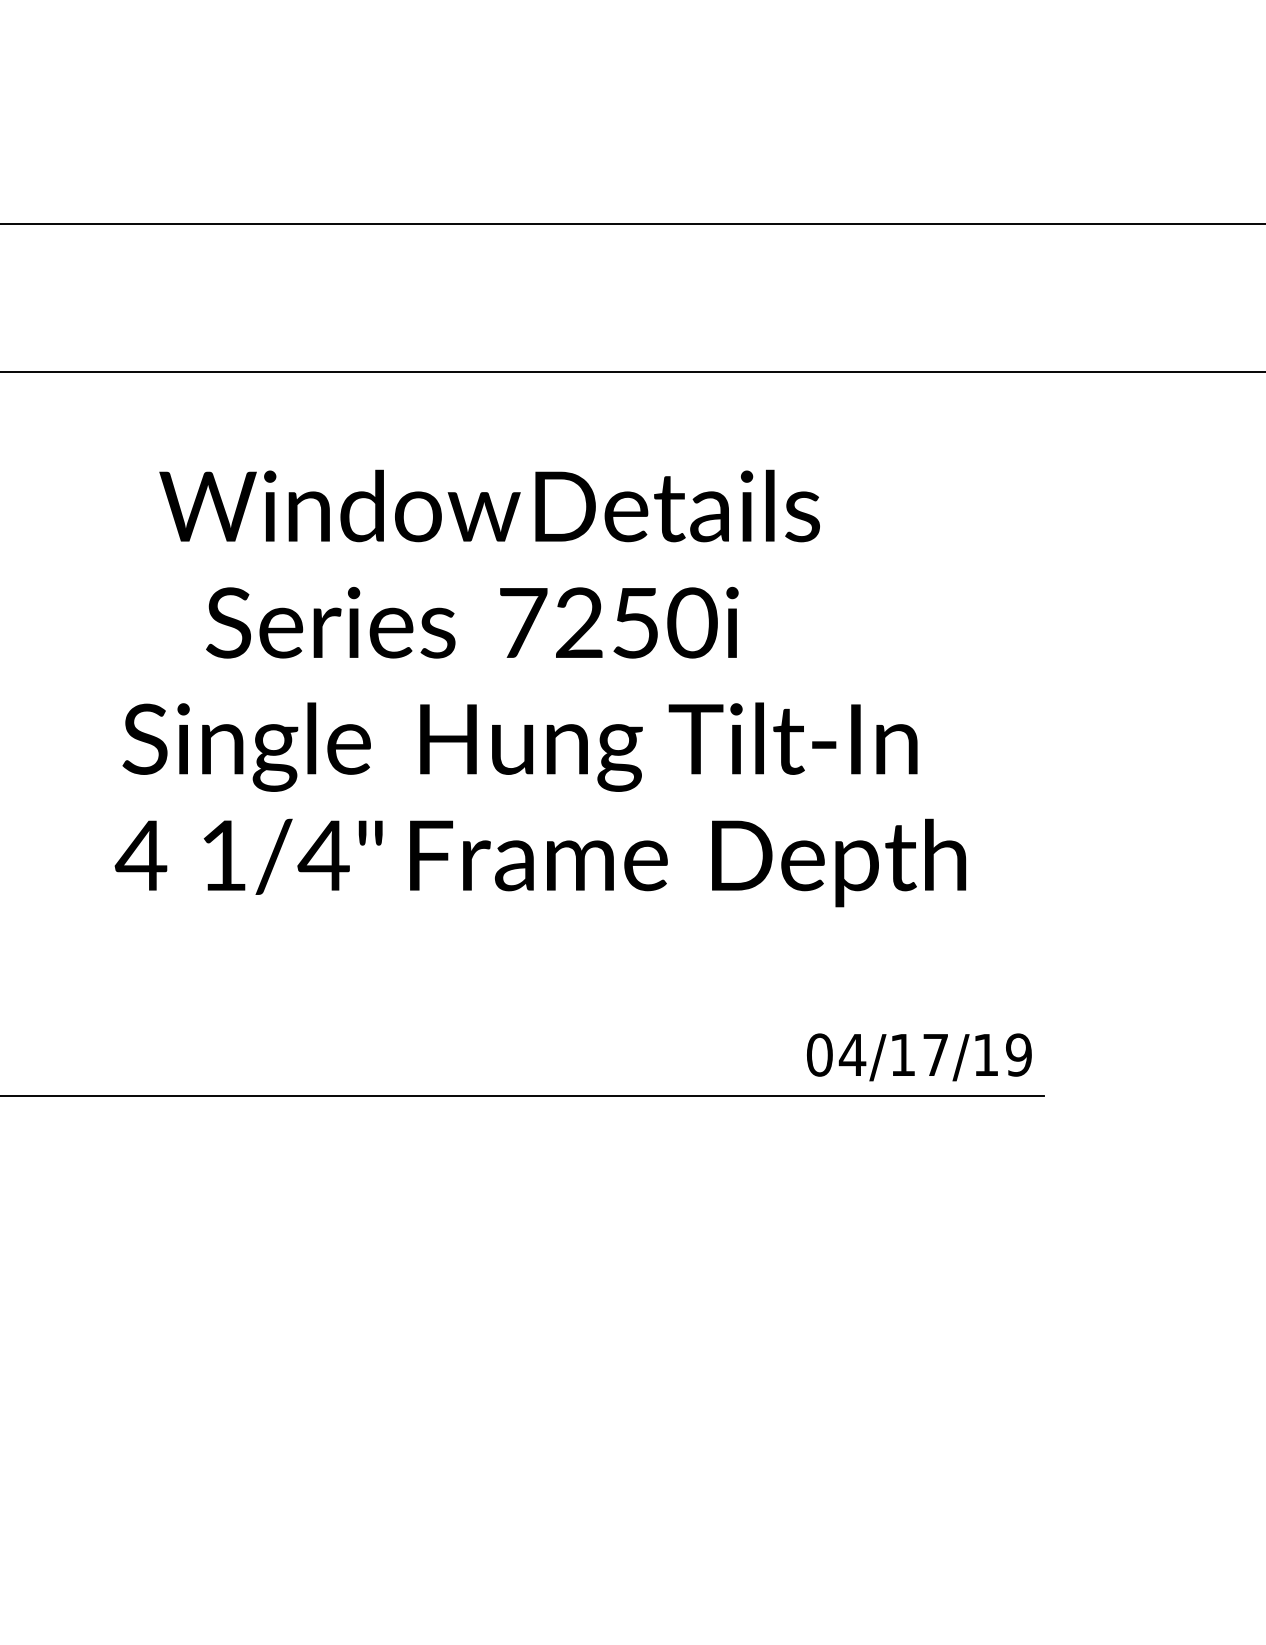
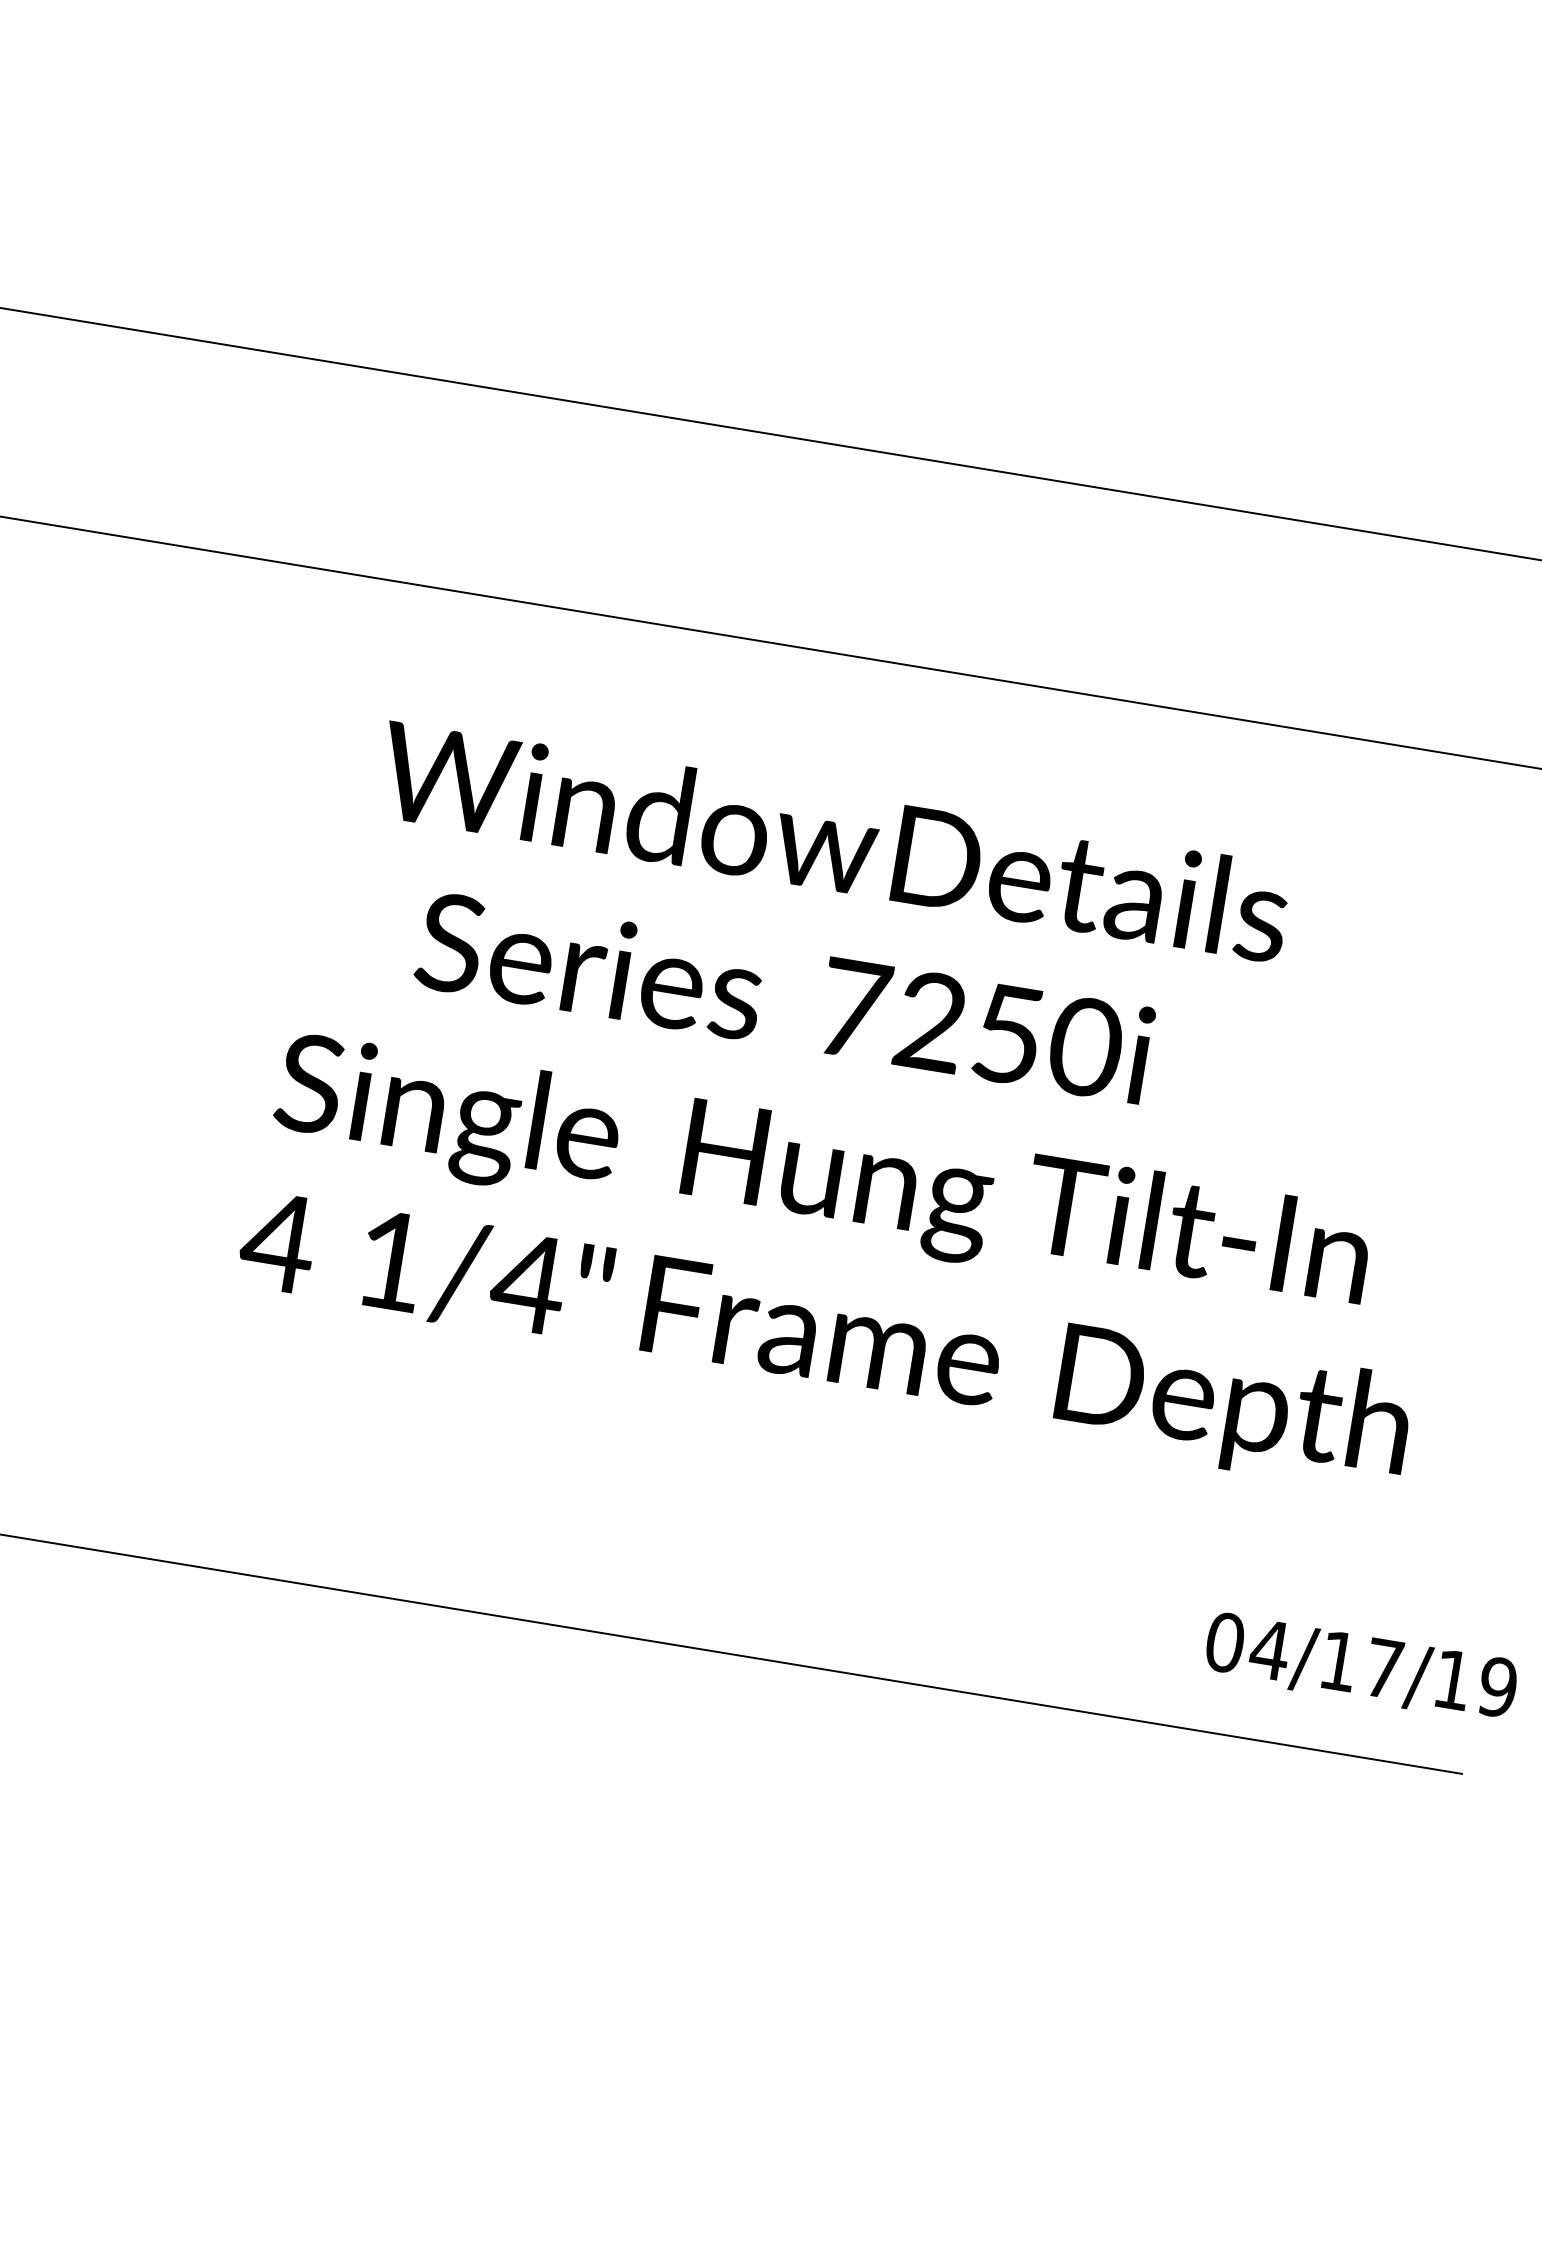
text: (919, 1057) -> (1361, 1668), moved

